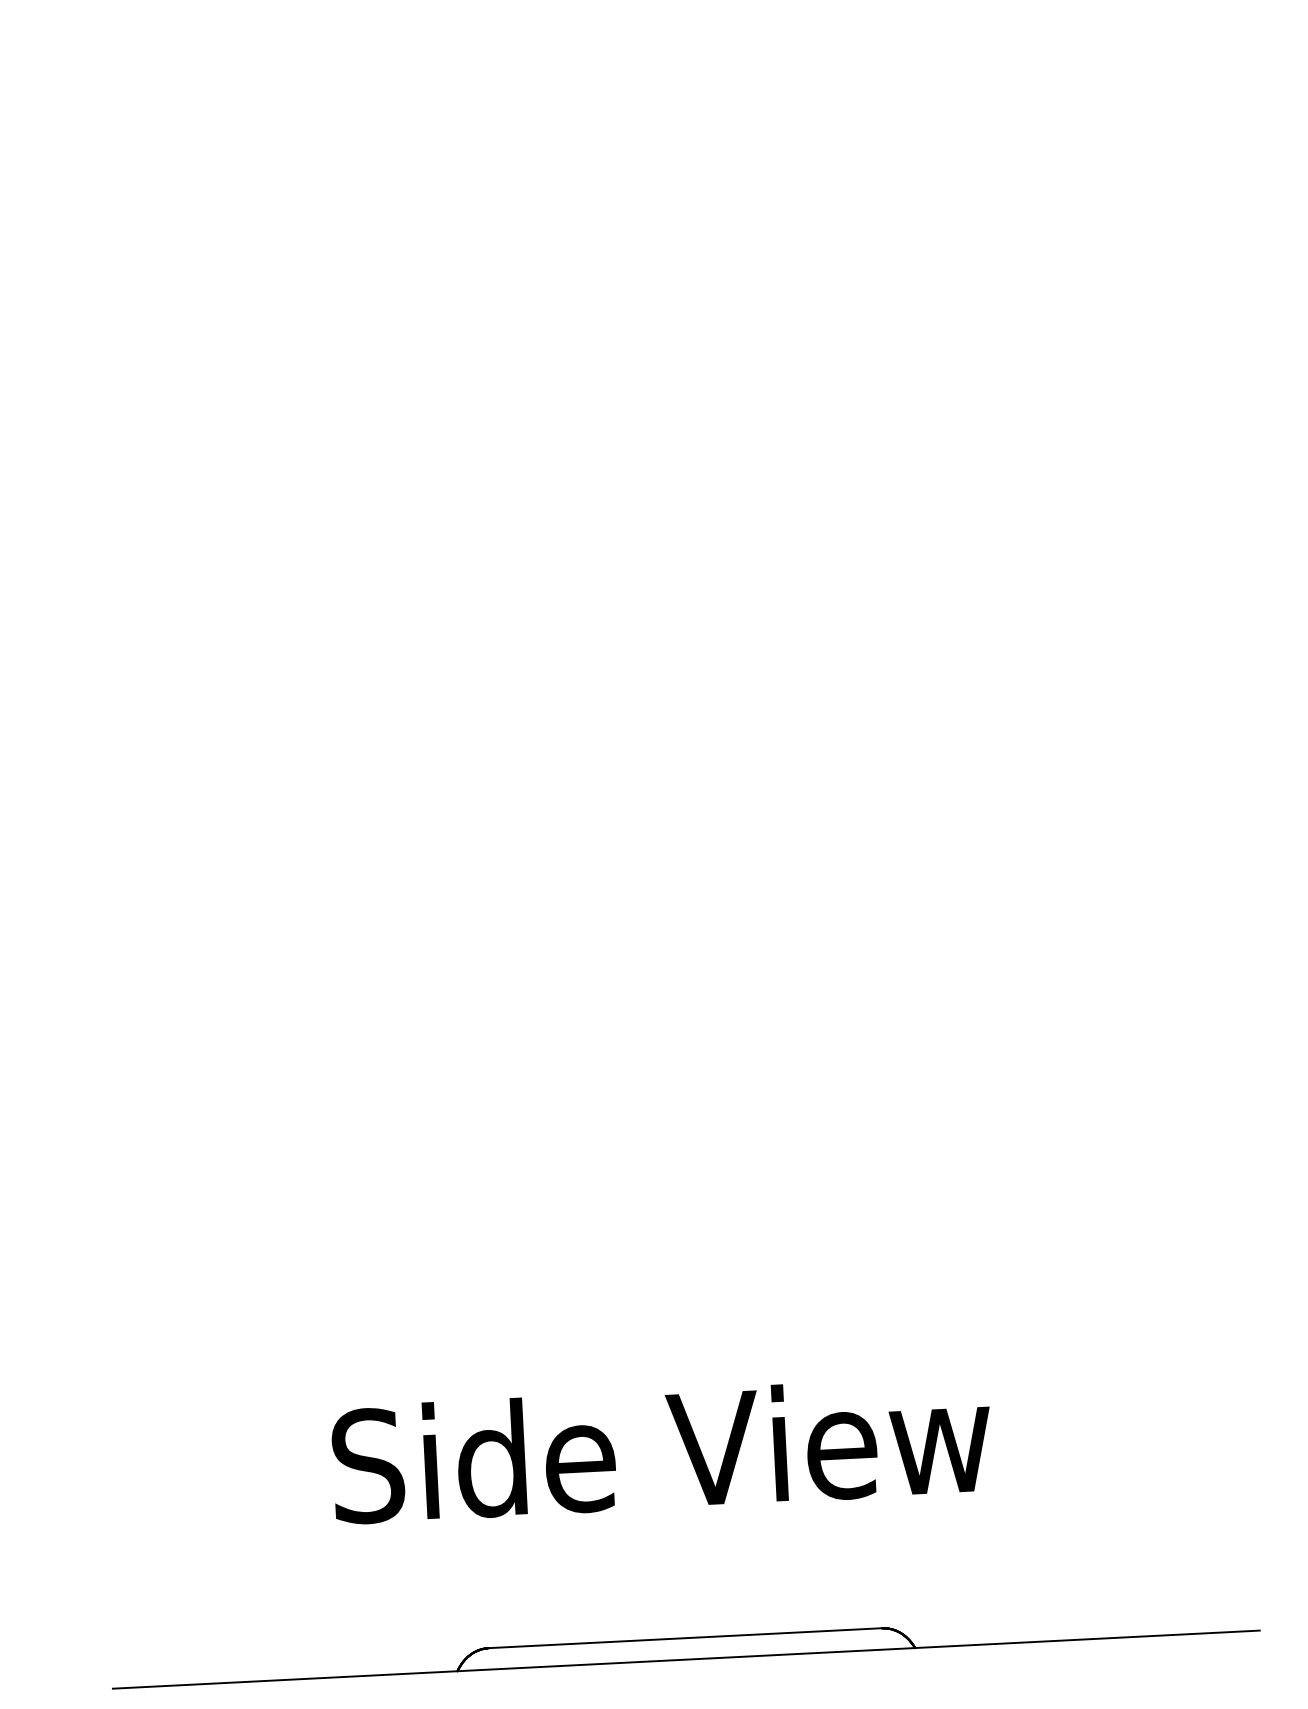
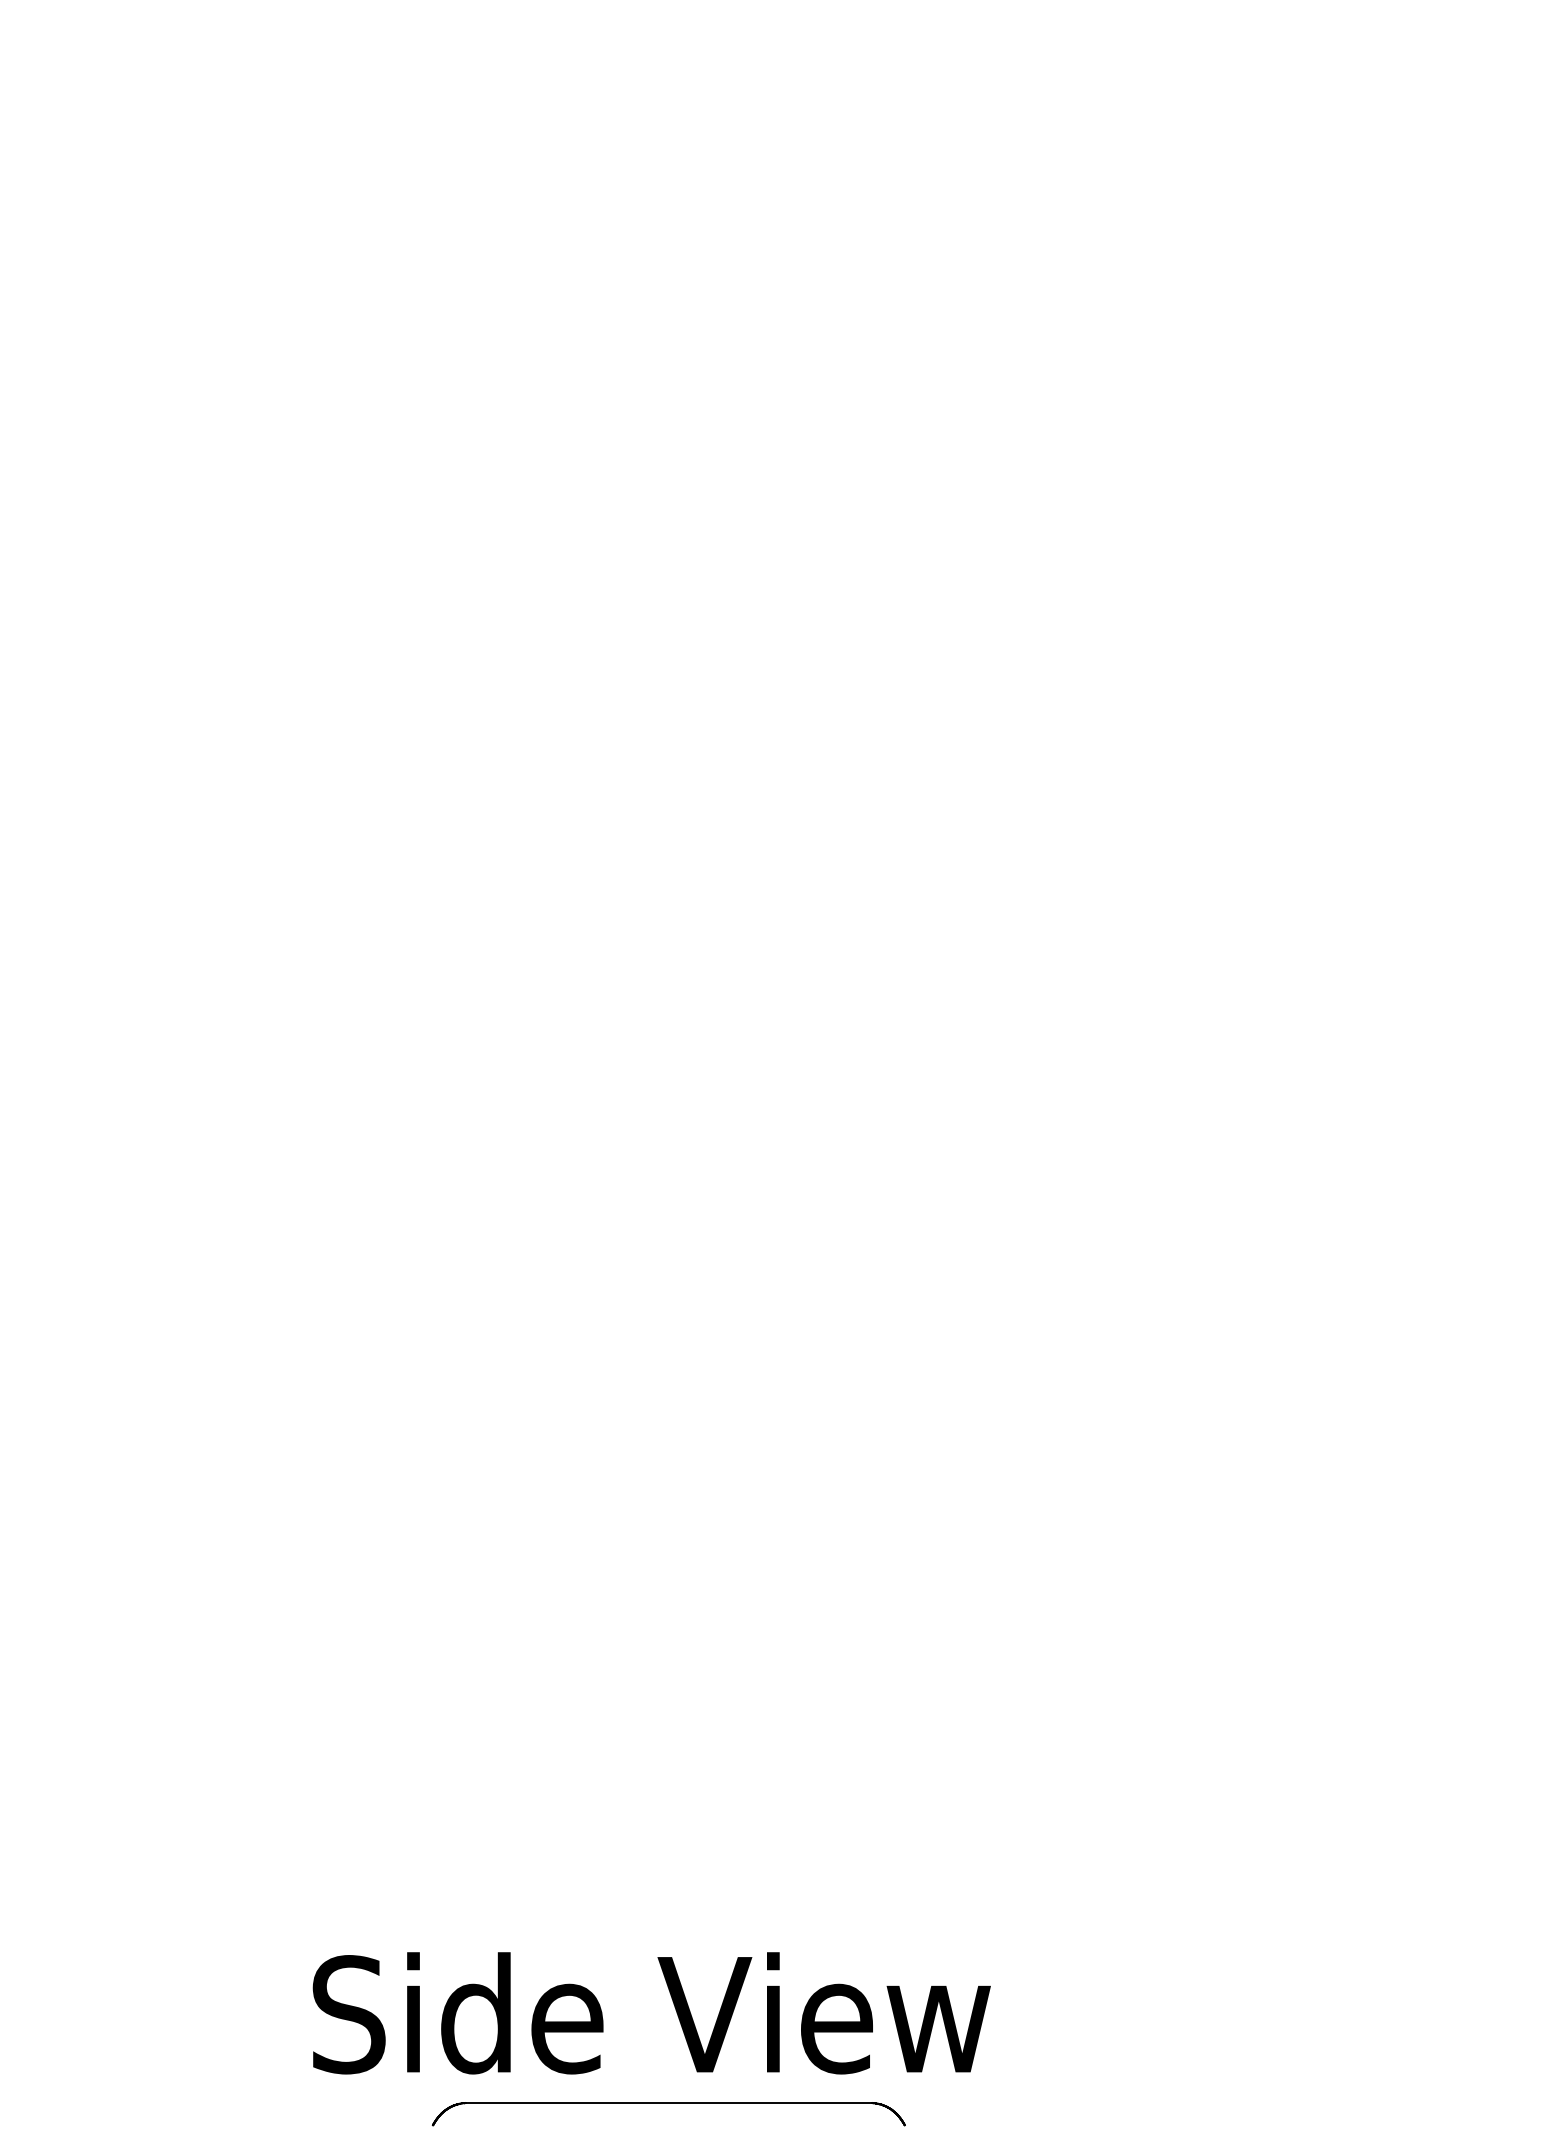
text: (661, 1450) -> (651, 2013), moved
line: (685, 1659) -> (668, 2125), removed

